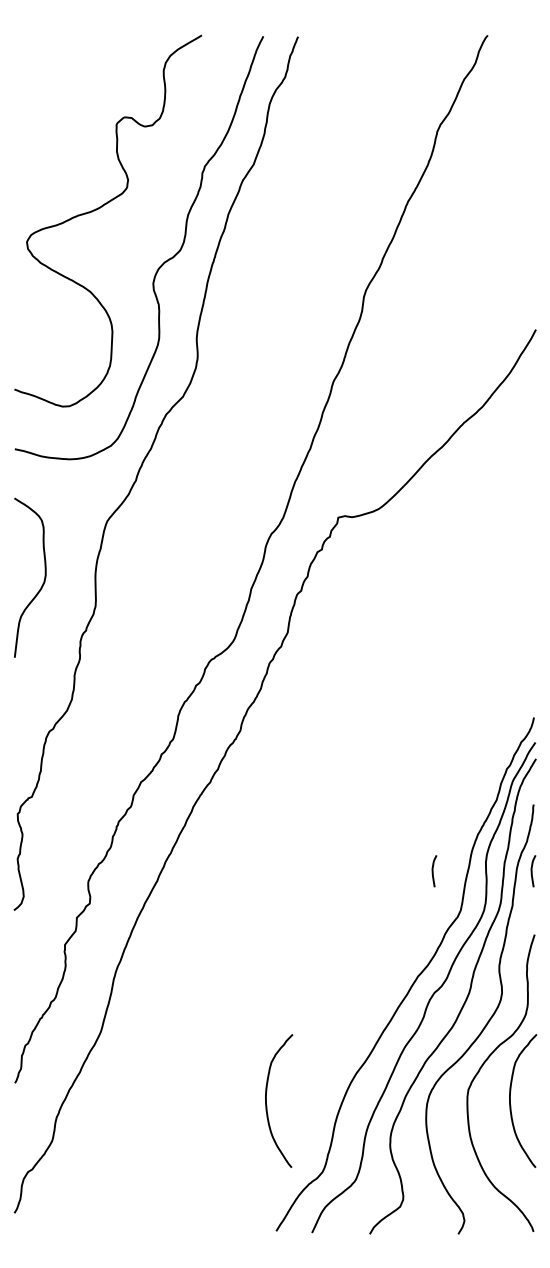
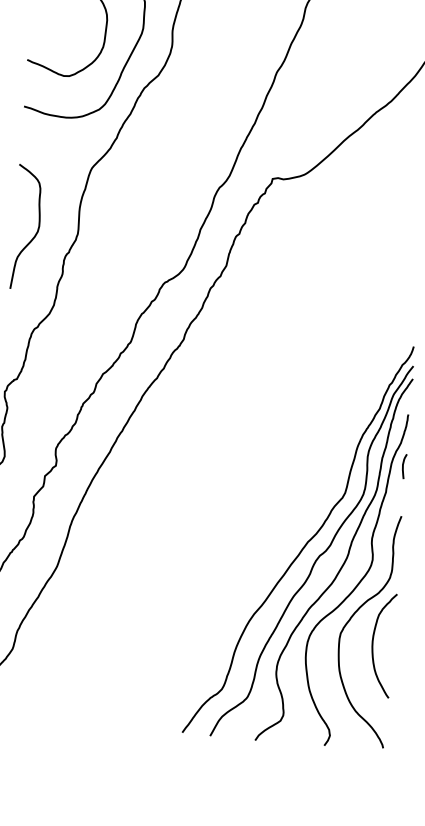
curve: (43, 580) -> (37, 230), moved
curve: (433, 871) -> (326, 460), removed
curve: (266, 1100) -> (182, 629), removed

